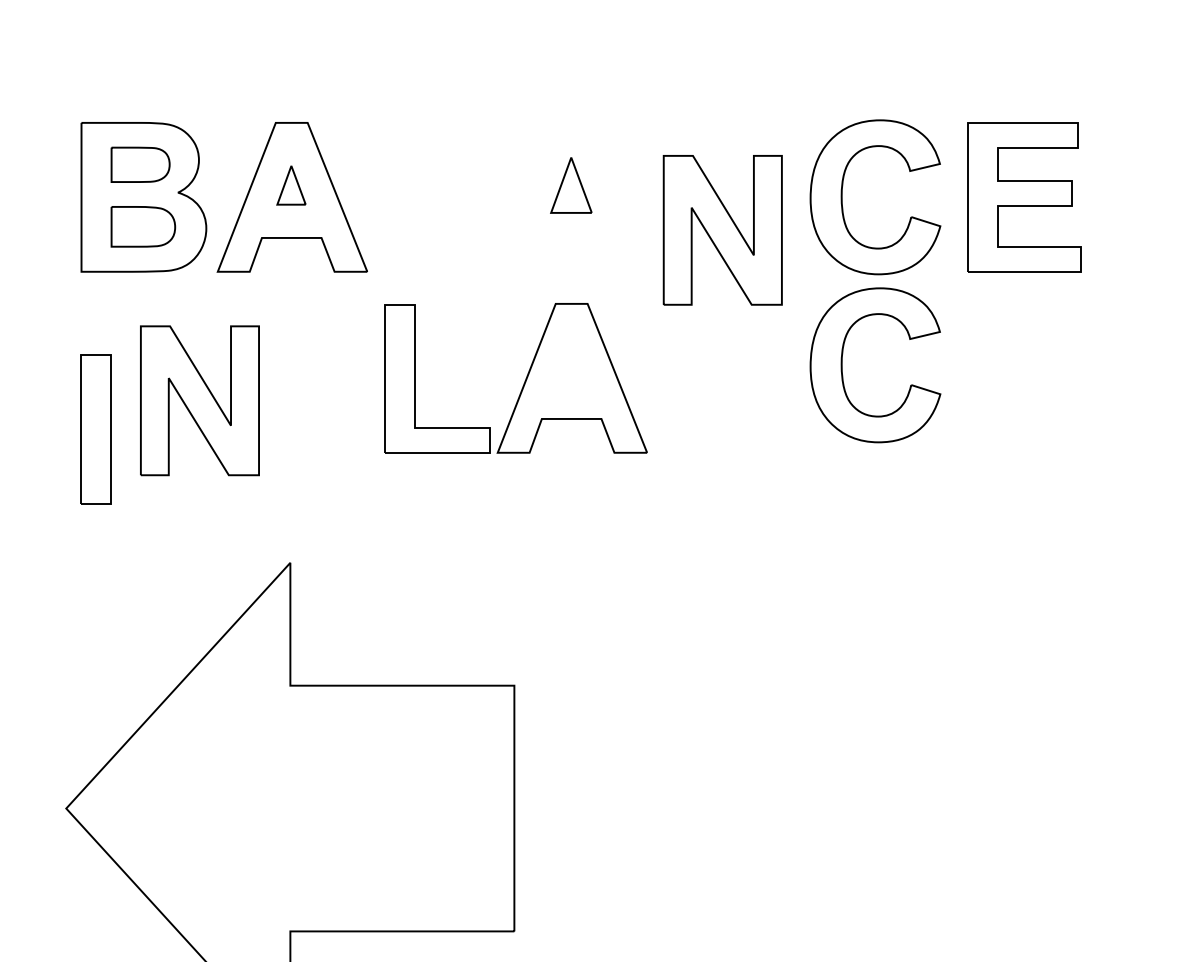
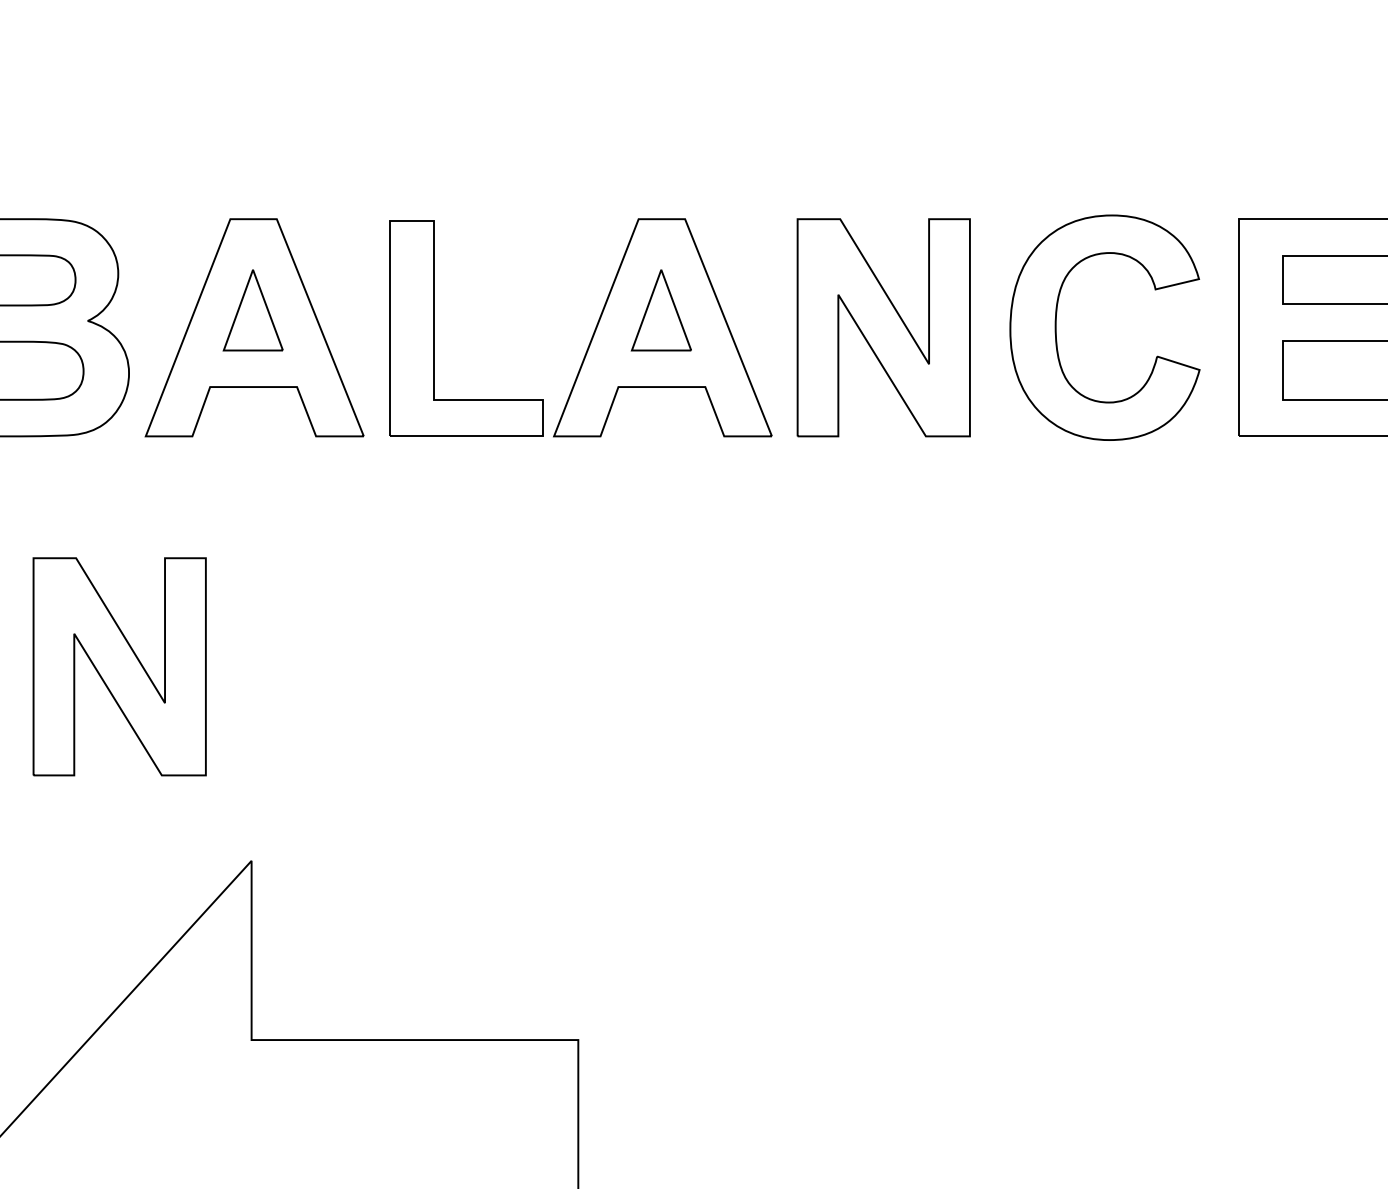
part: (291, 185) -> (253, 310), size x1.43
part: (722, 230) -> (883, 328), moved
part: (842, 365) -> (1056, 573), removed
part: (523, 383) -> (591, 335), moved
part: (199, 400) -> (119, 666), moved

